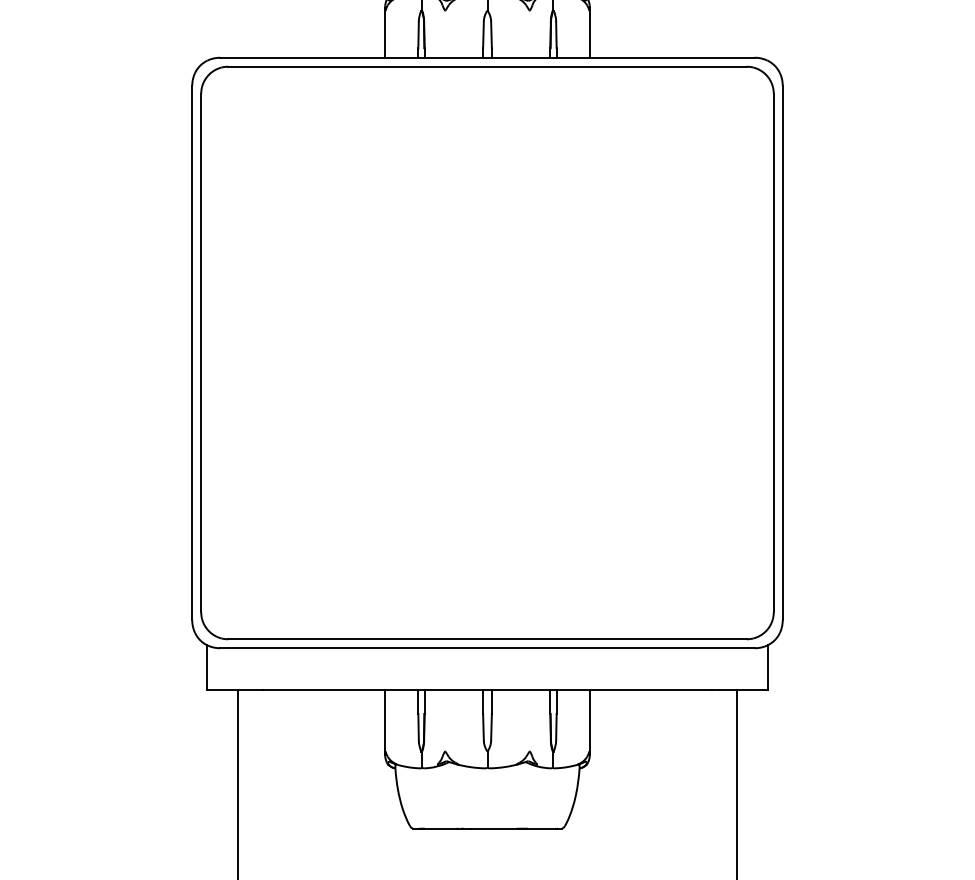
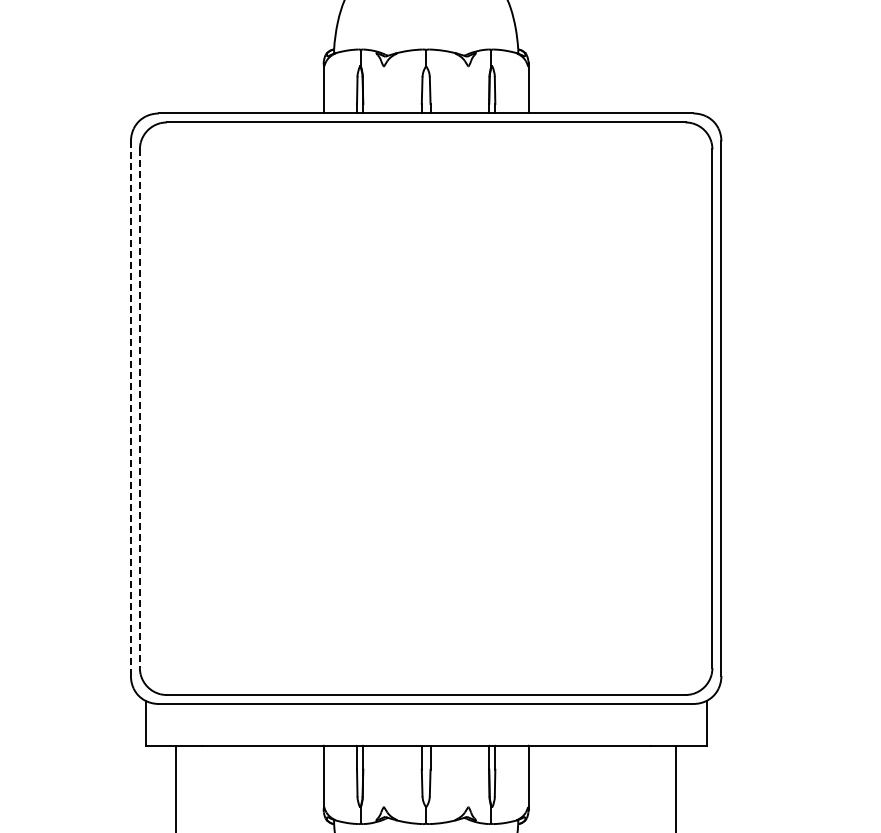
line: (192, 353) -> (131, 409), solid -> dashed
line: (201, 353) -> (140, 409), solid -> dashed

